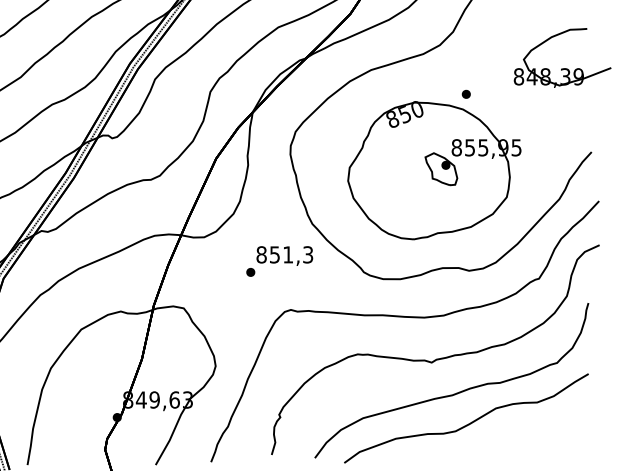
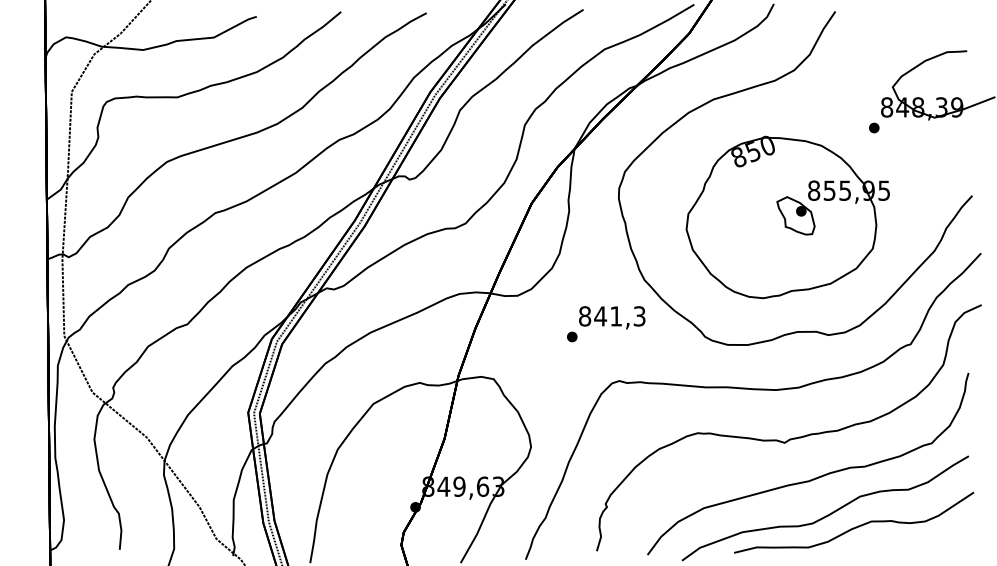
part: (466, 93) -> (874, 127), moved
text: (274, 254) -> (600, 316), 851,3 -> 841,3
curve: (492, 433) -> (855, 526), added

